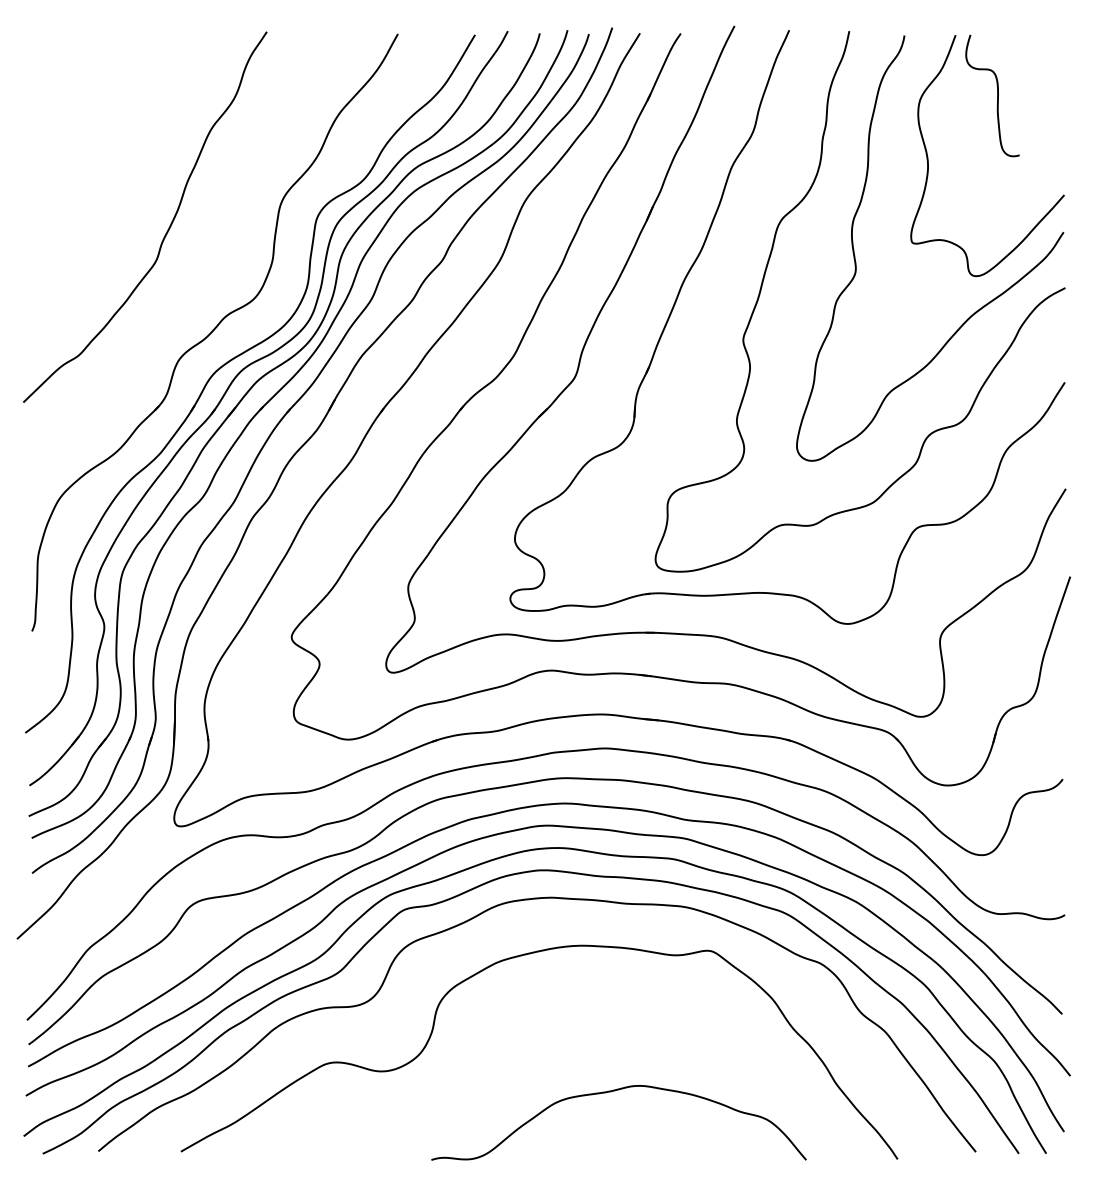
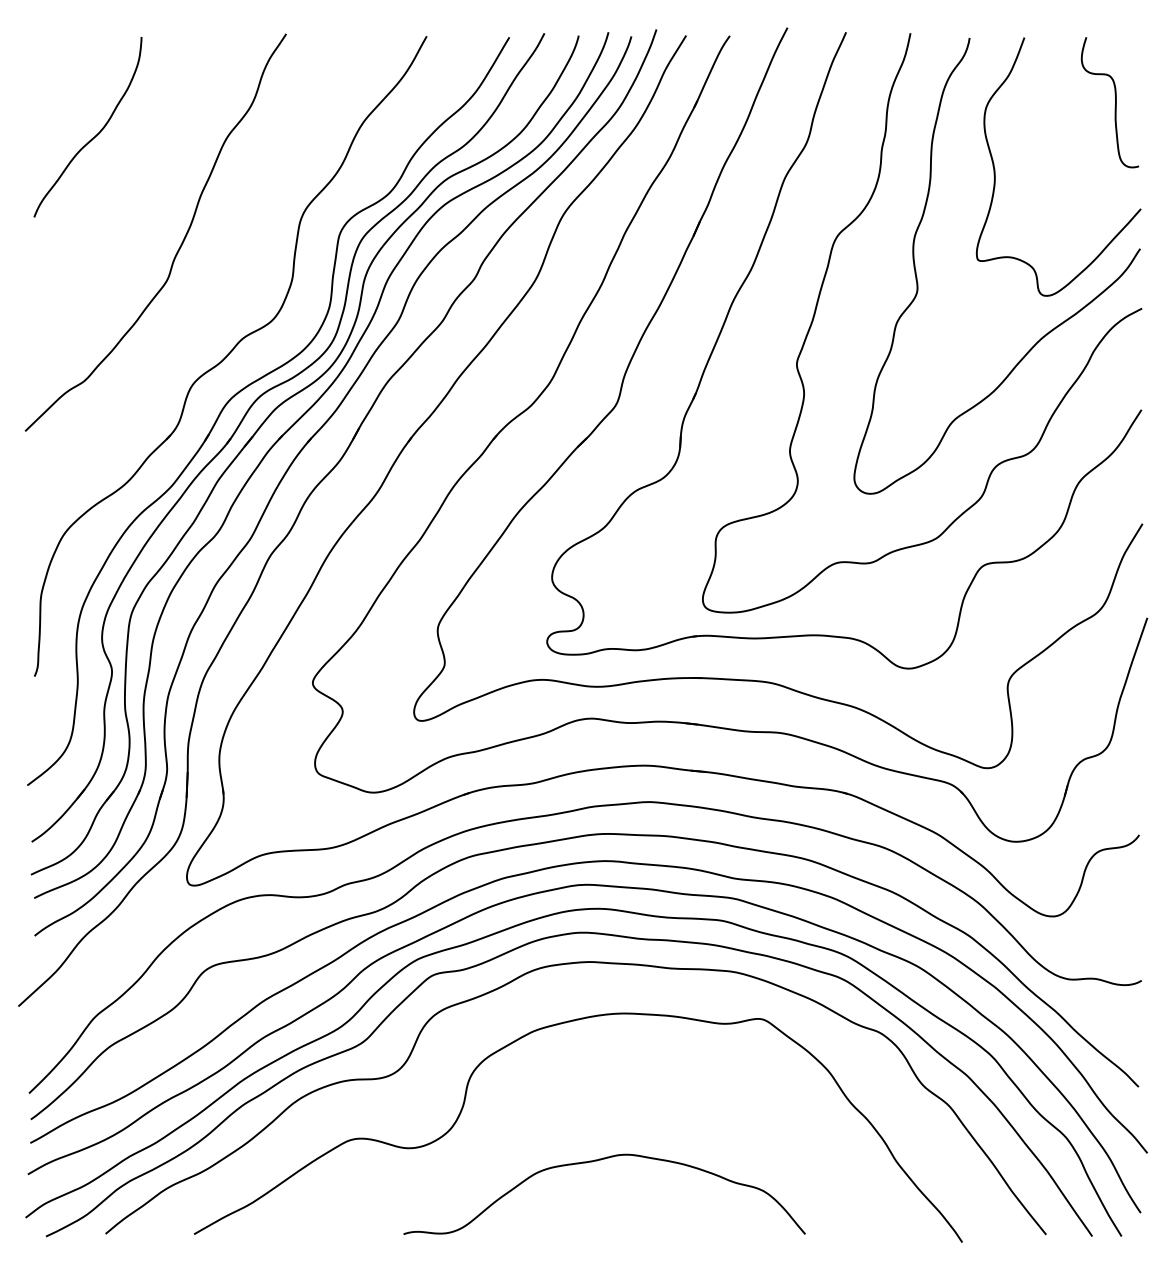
curve: (997, 95) -> (1115, 102), moved
curve: (86, 128) -> (92, 137), added
curve: (612, 1092) -> (597, 1161), moved

